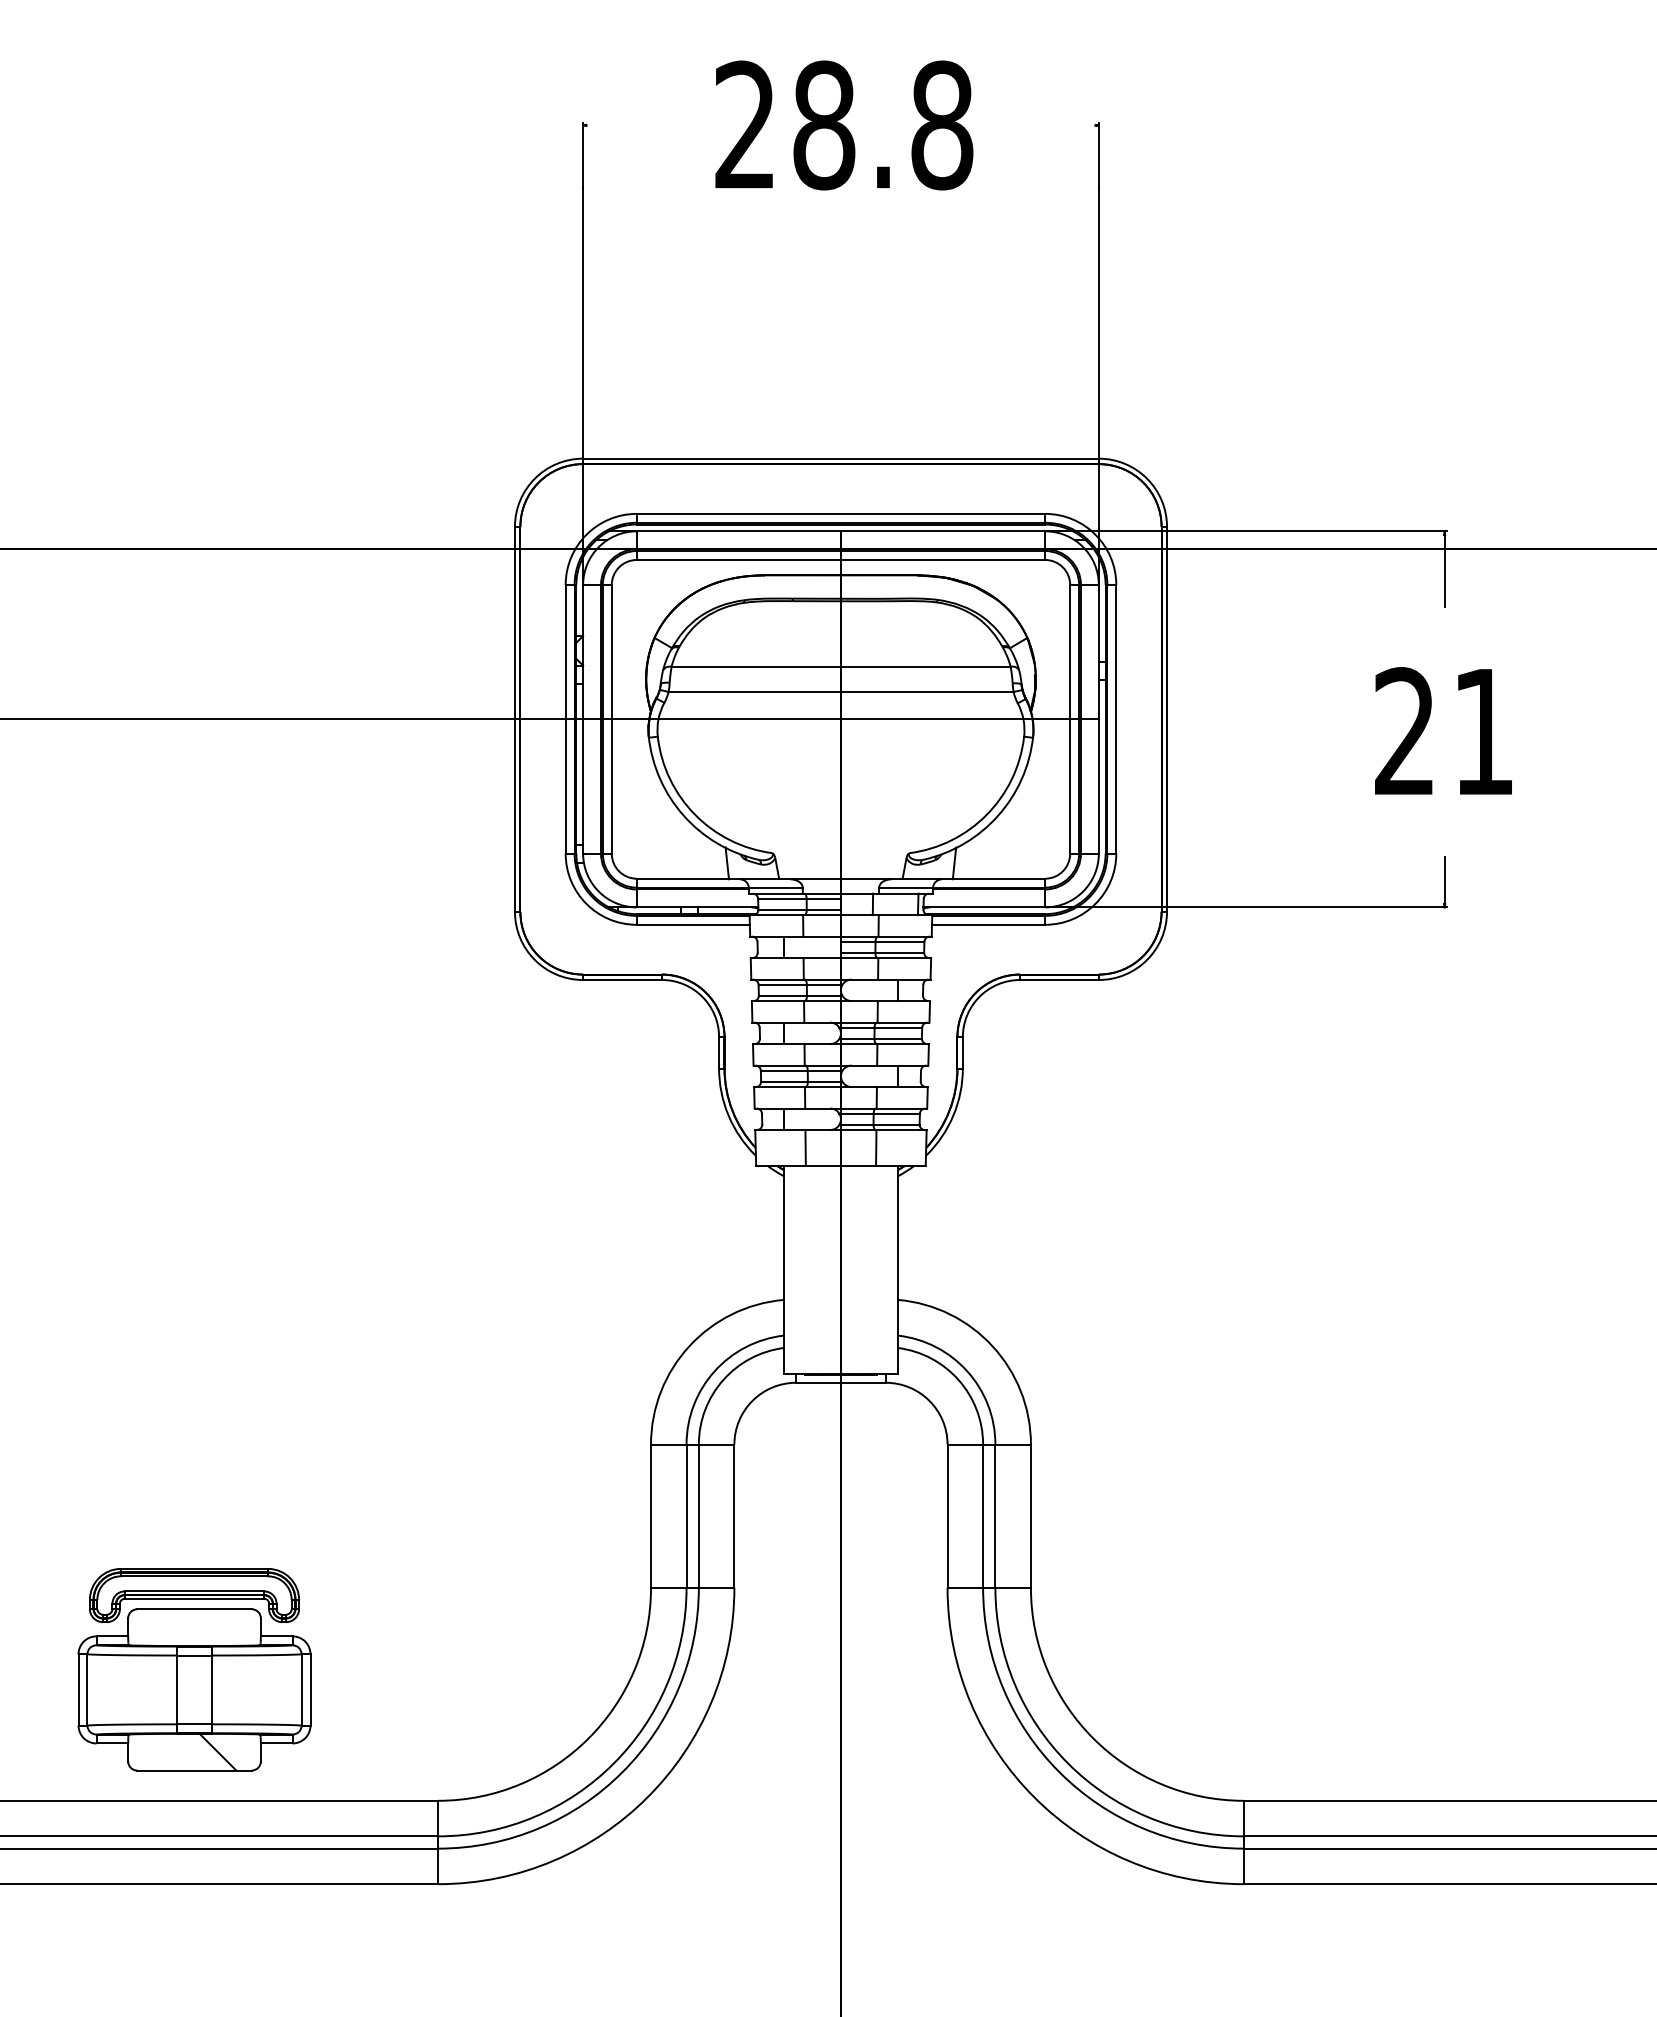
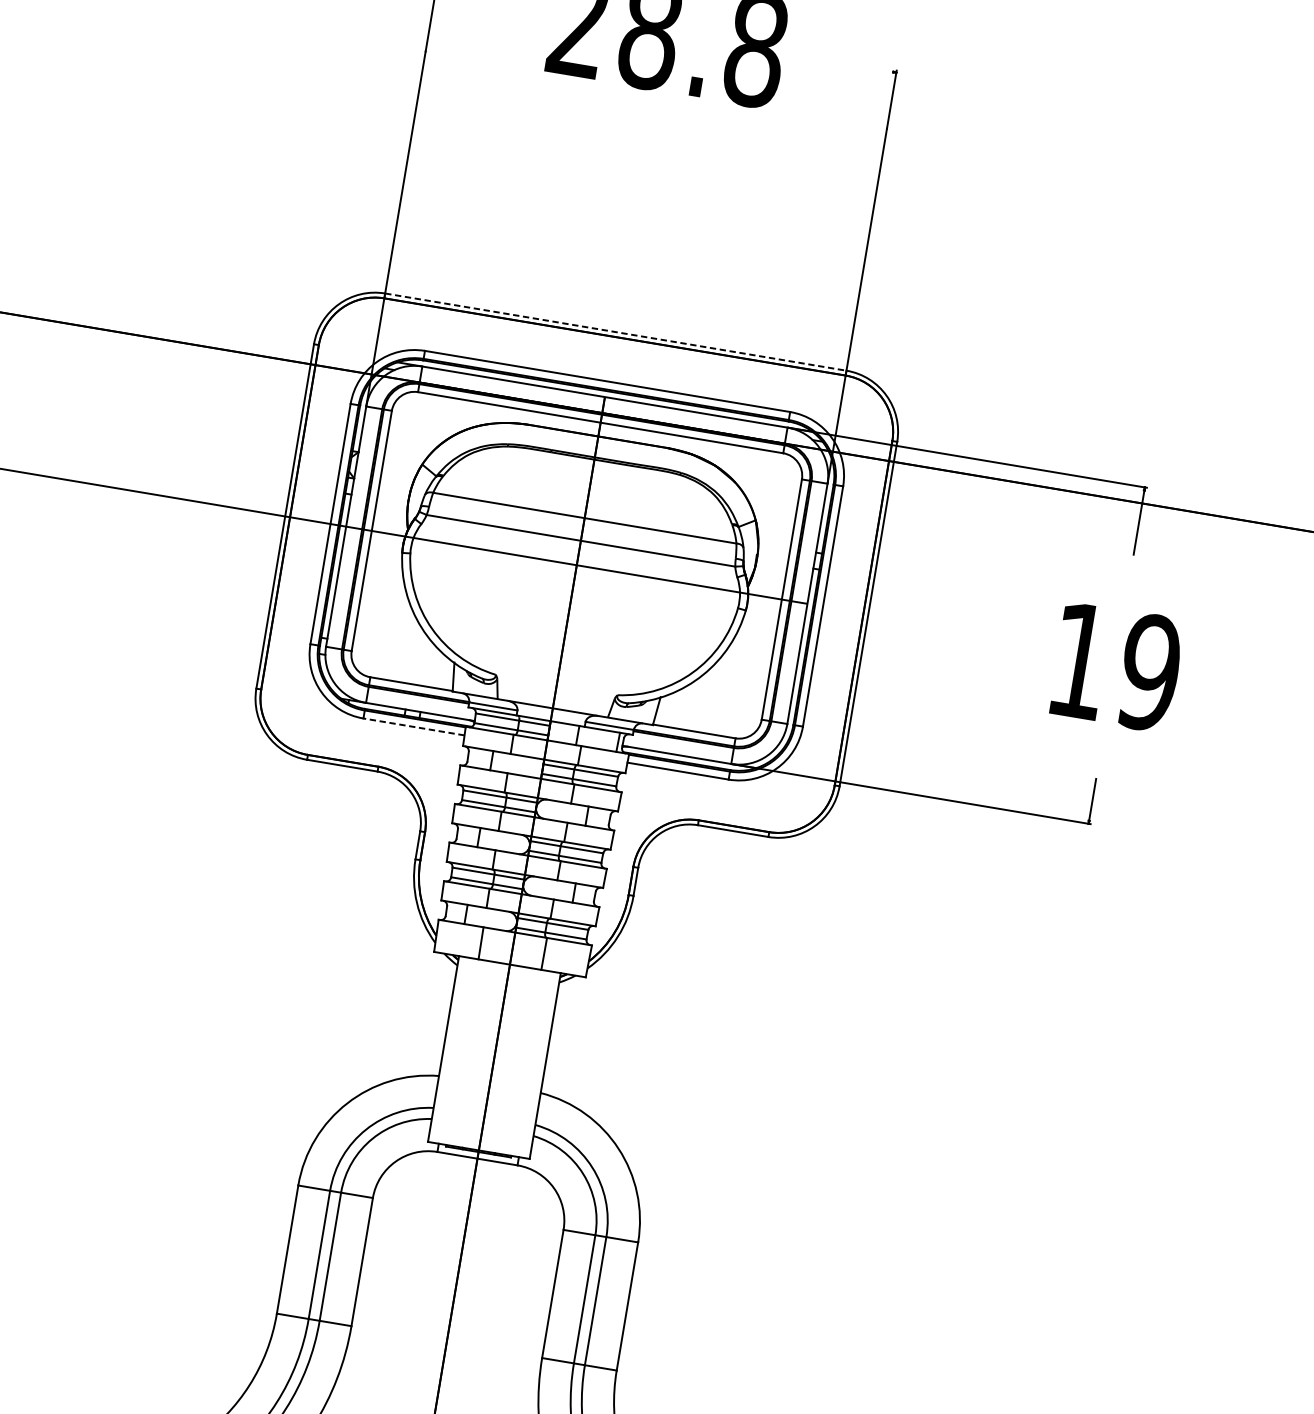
line: (840, 458) -> (615, 331), solid -> dashed
text: (1444, 731) -> (1114, 666), 21 -> 19
line: (693, 924) -> (414, 726), solid -> dashed

